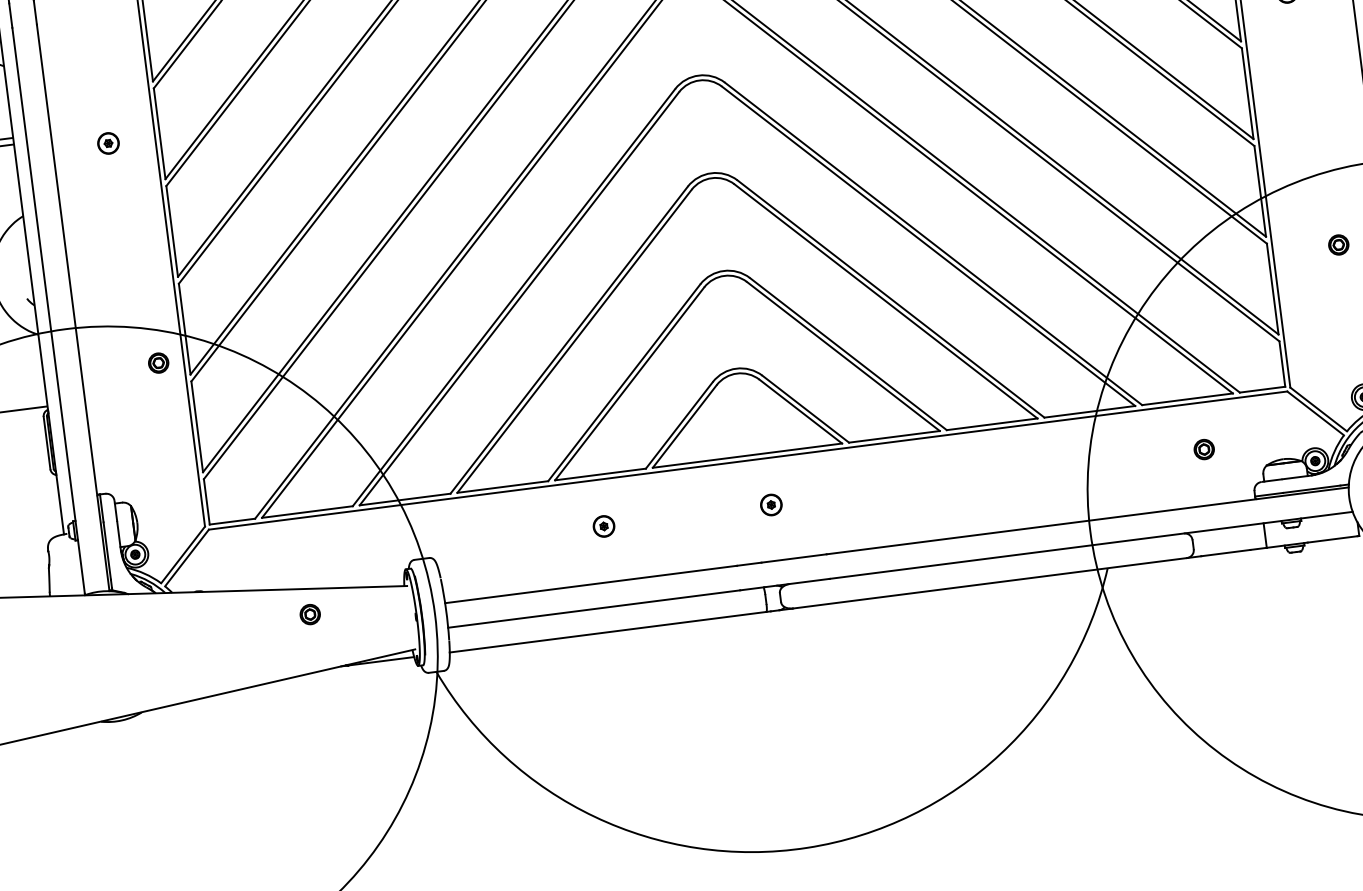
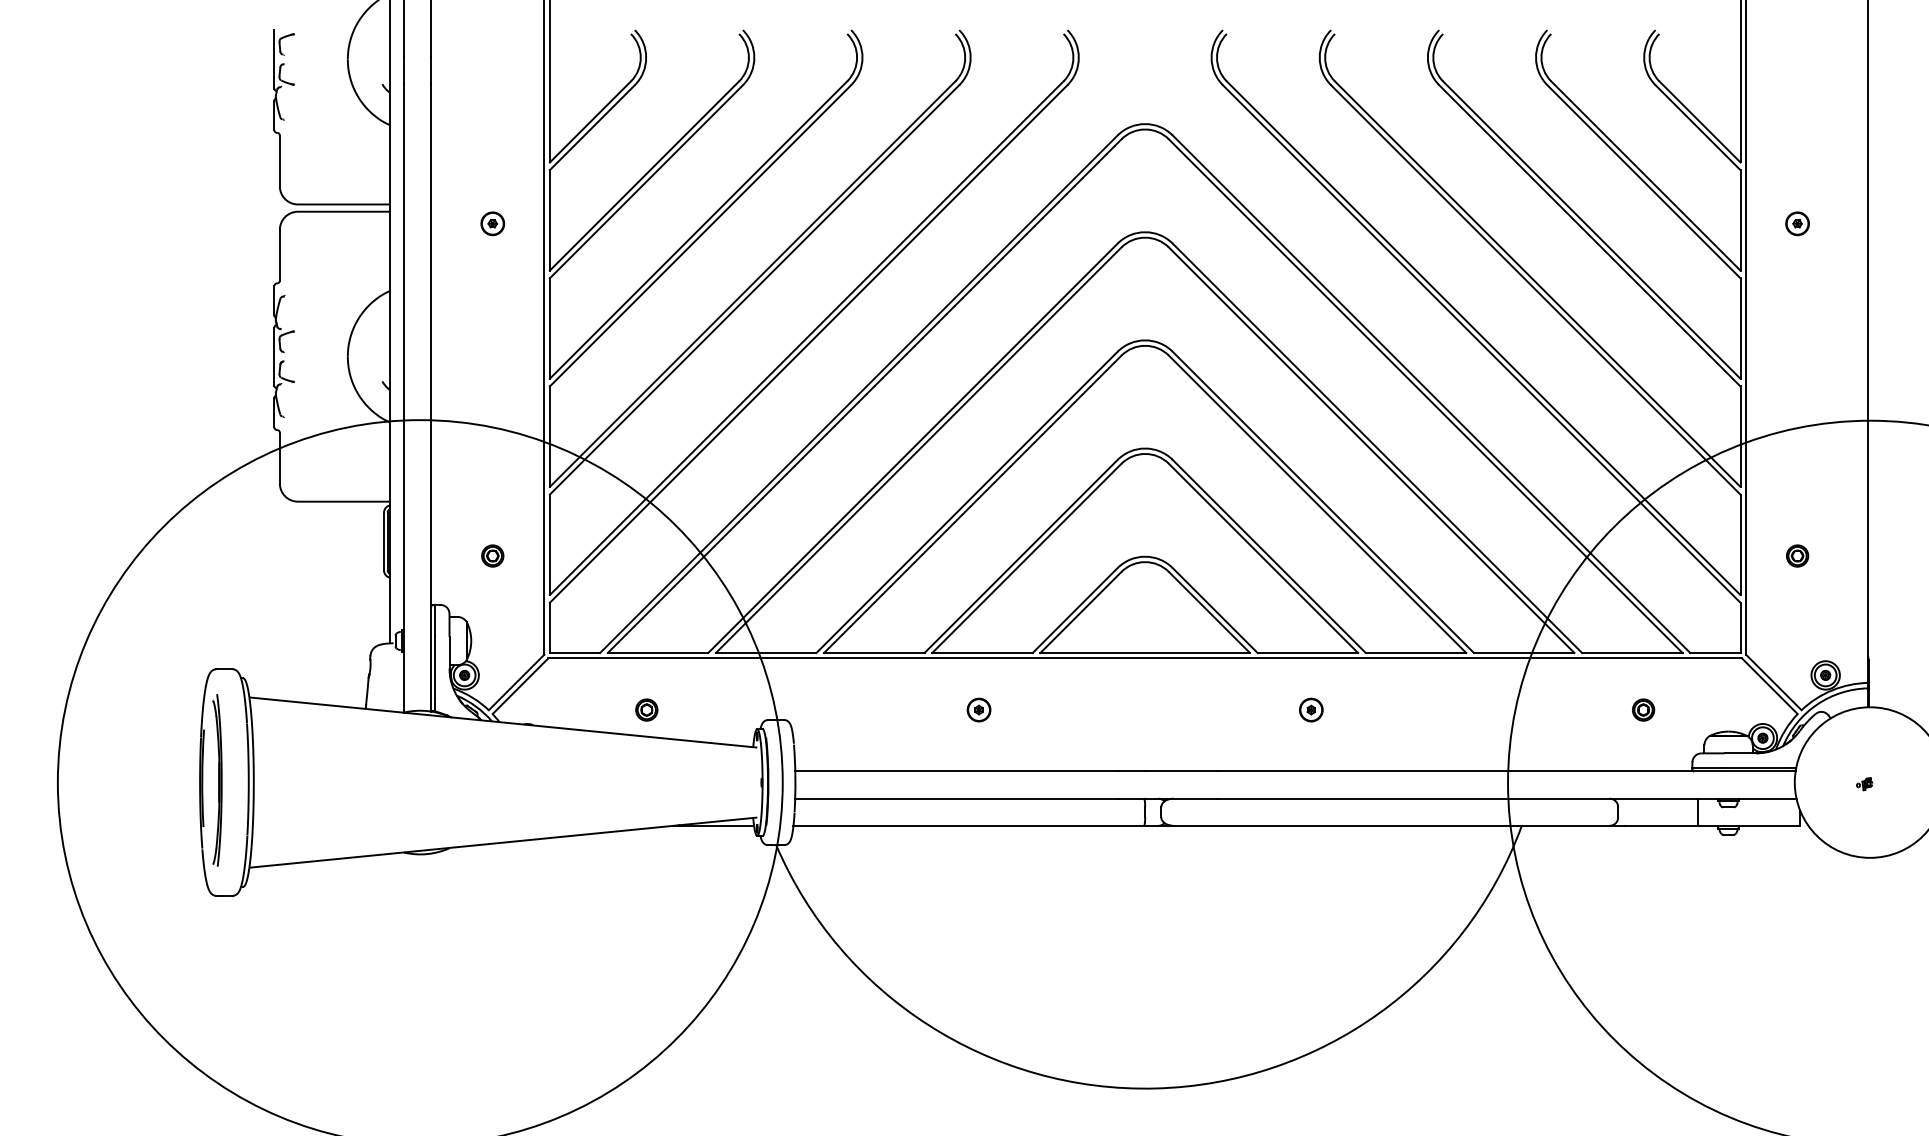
part: (1338, 244) -> (1797, 555), moved
part: (158, 362) -> (492, 555), moved
part: (771, 504) -> (1311, 709), moved
part: (309, 614) -> (646, 709), moved

